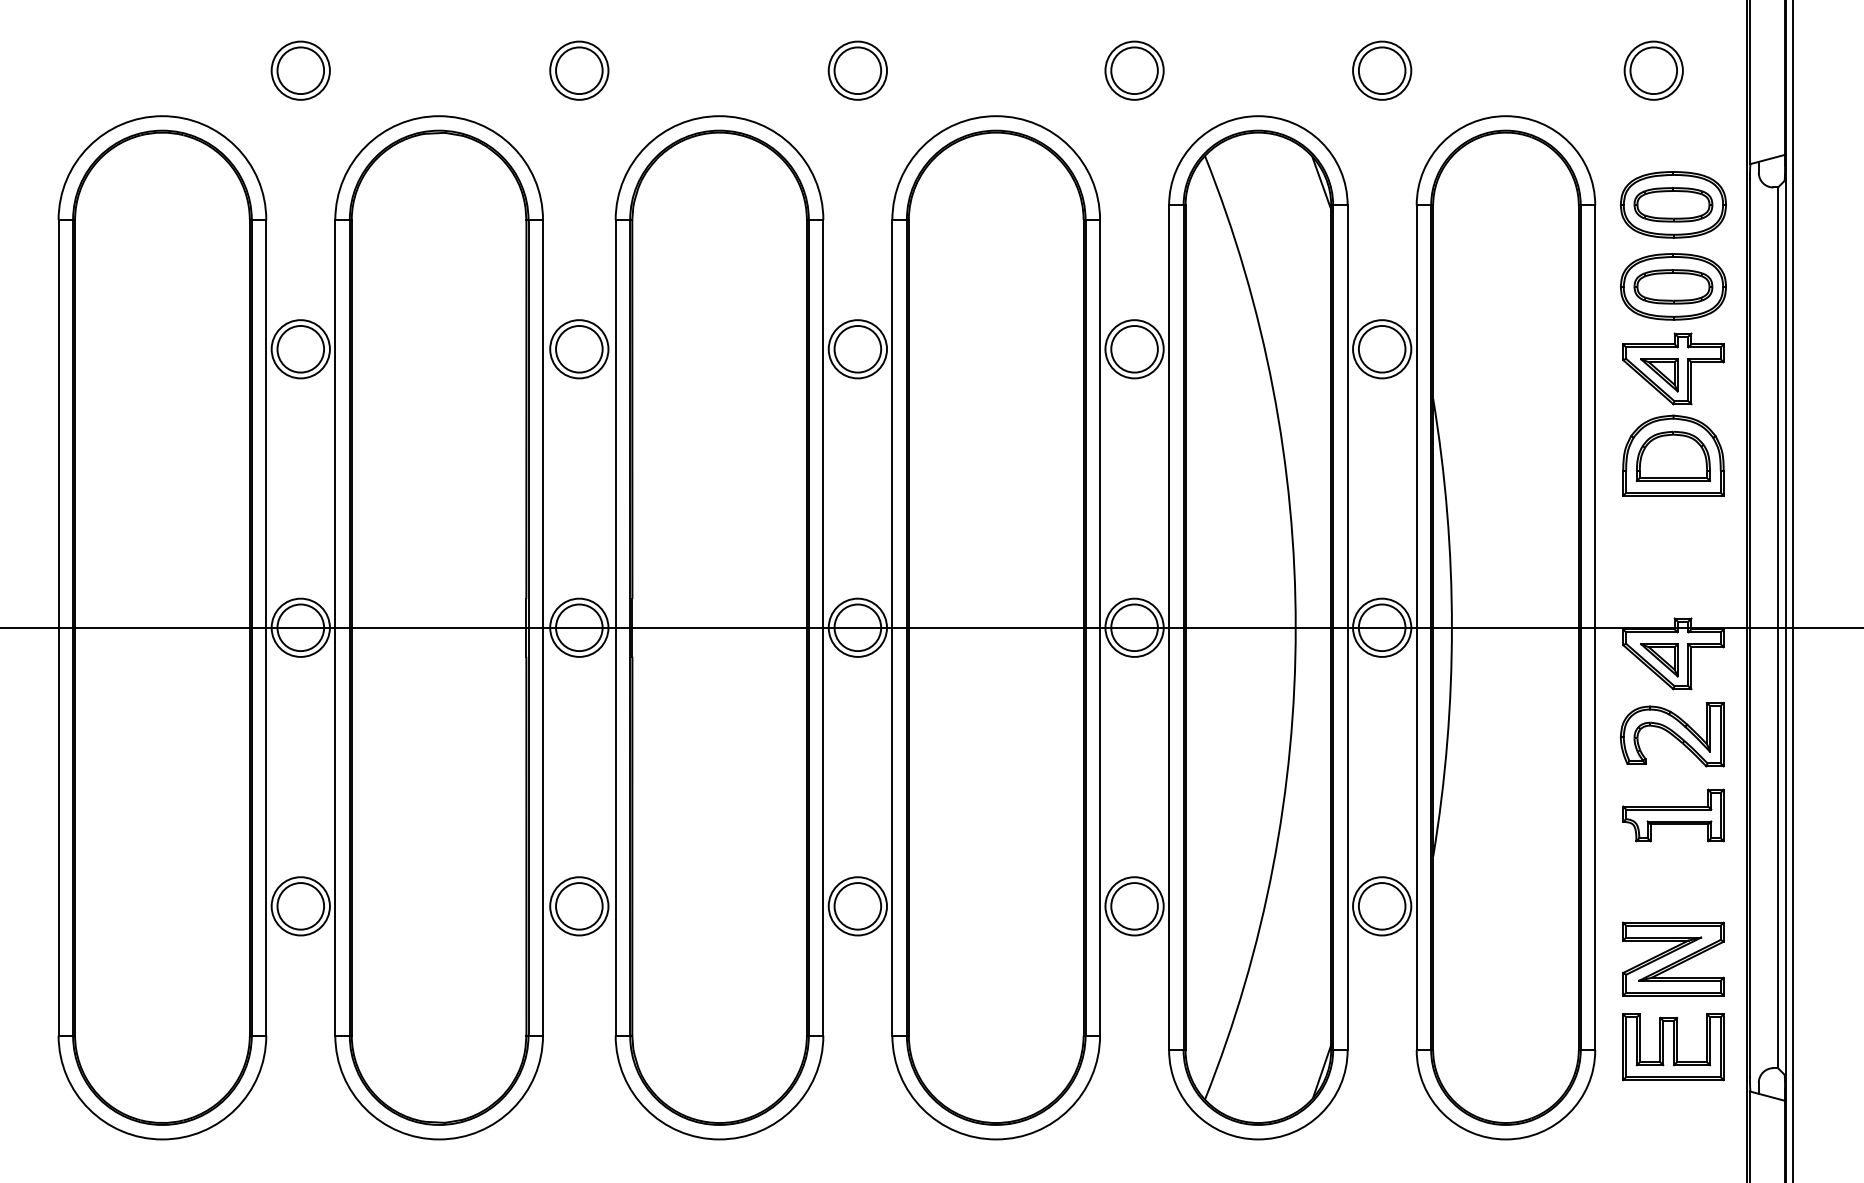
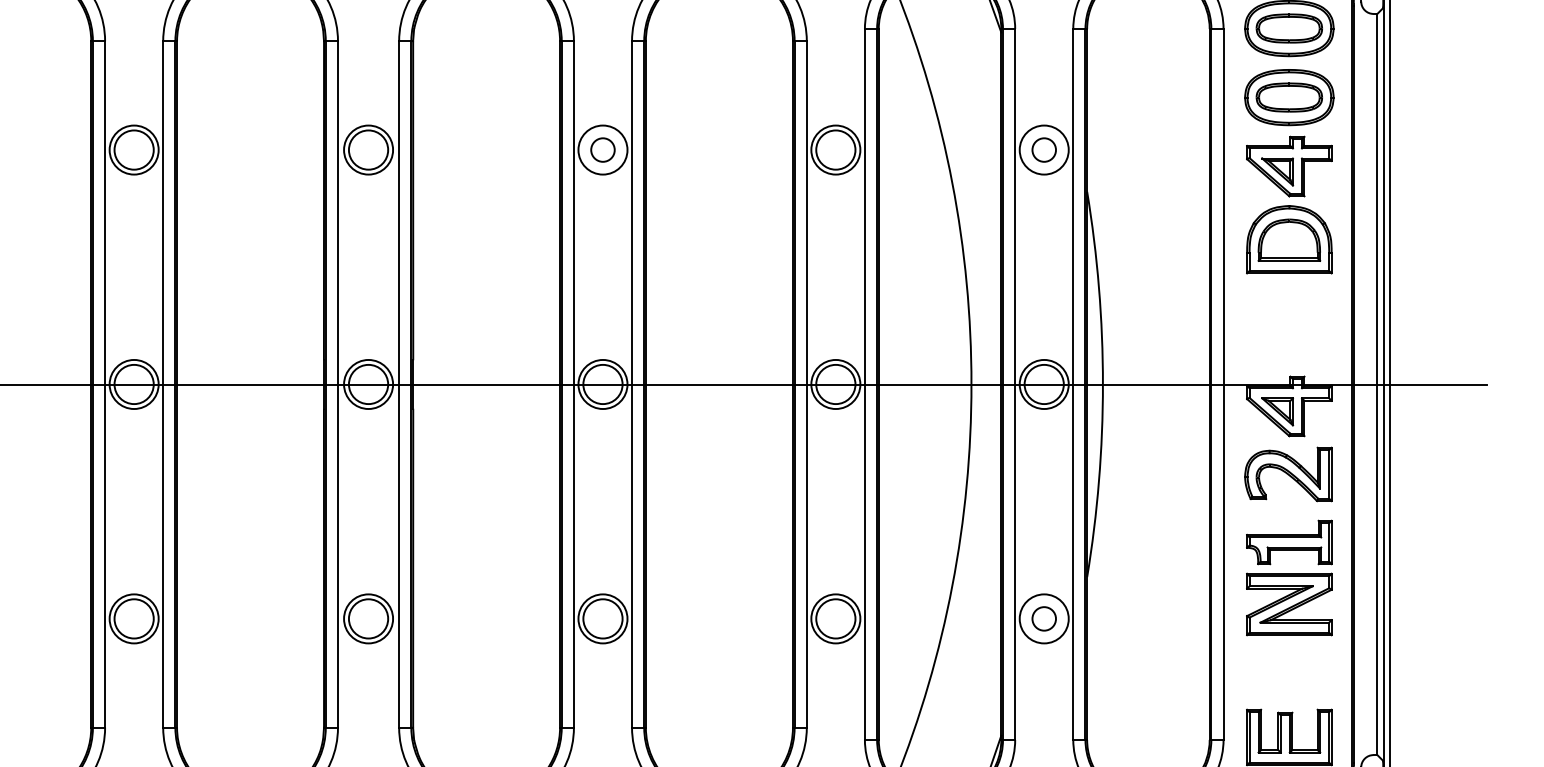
circle: (857, 348) -> (602, 149), size x0.6
circle: (1381, 348) -> (1043, 149), size x0.6
circle: (1381, 906) -> (1043, 619), size x0.6
part: (1673, 958) -> (1289, 603), moved

